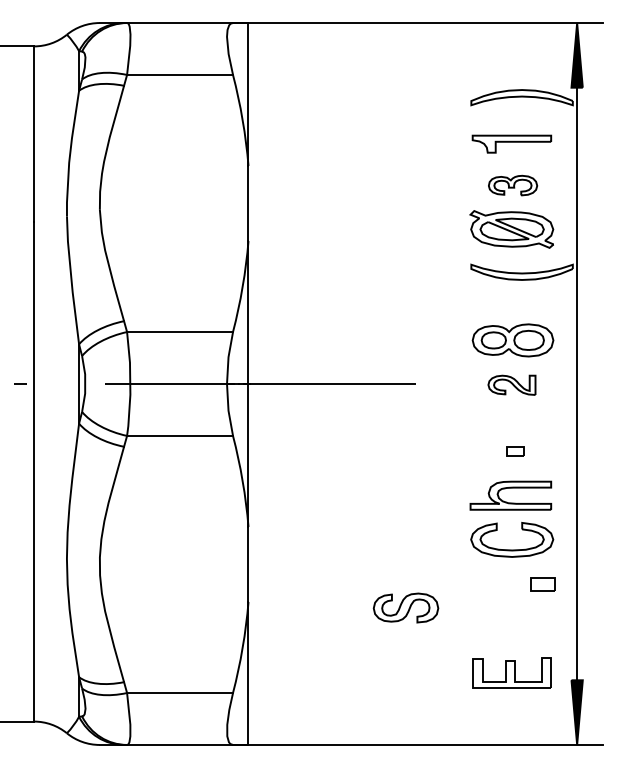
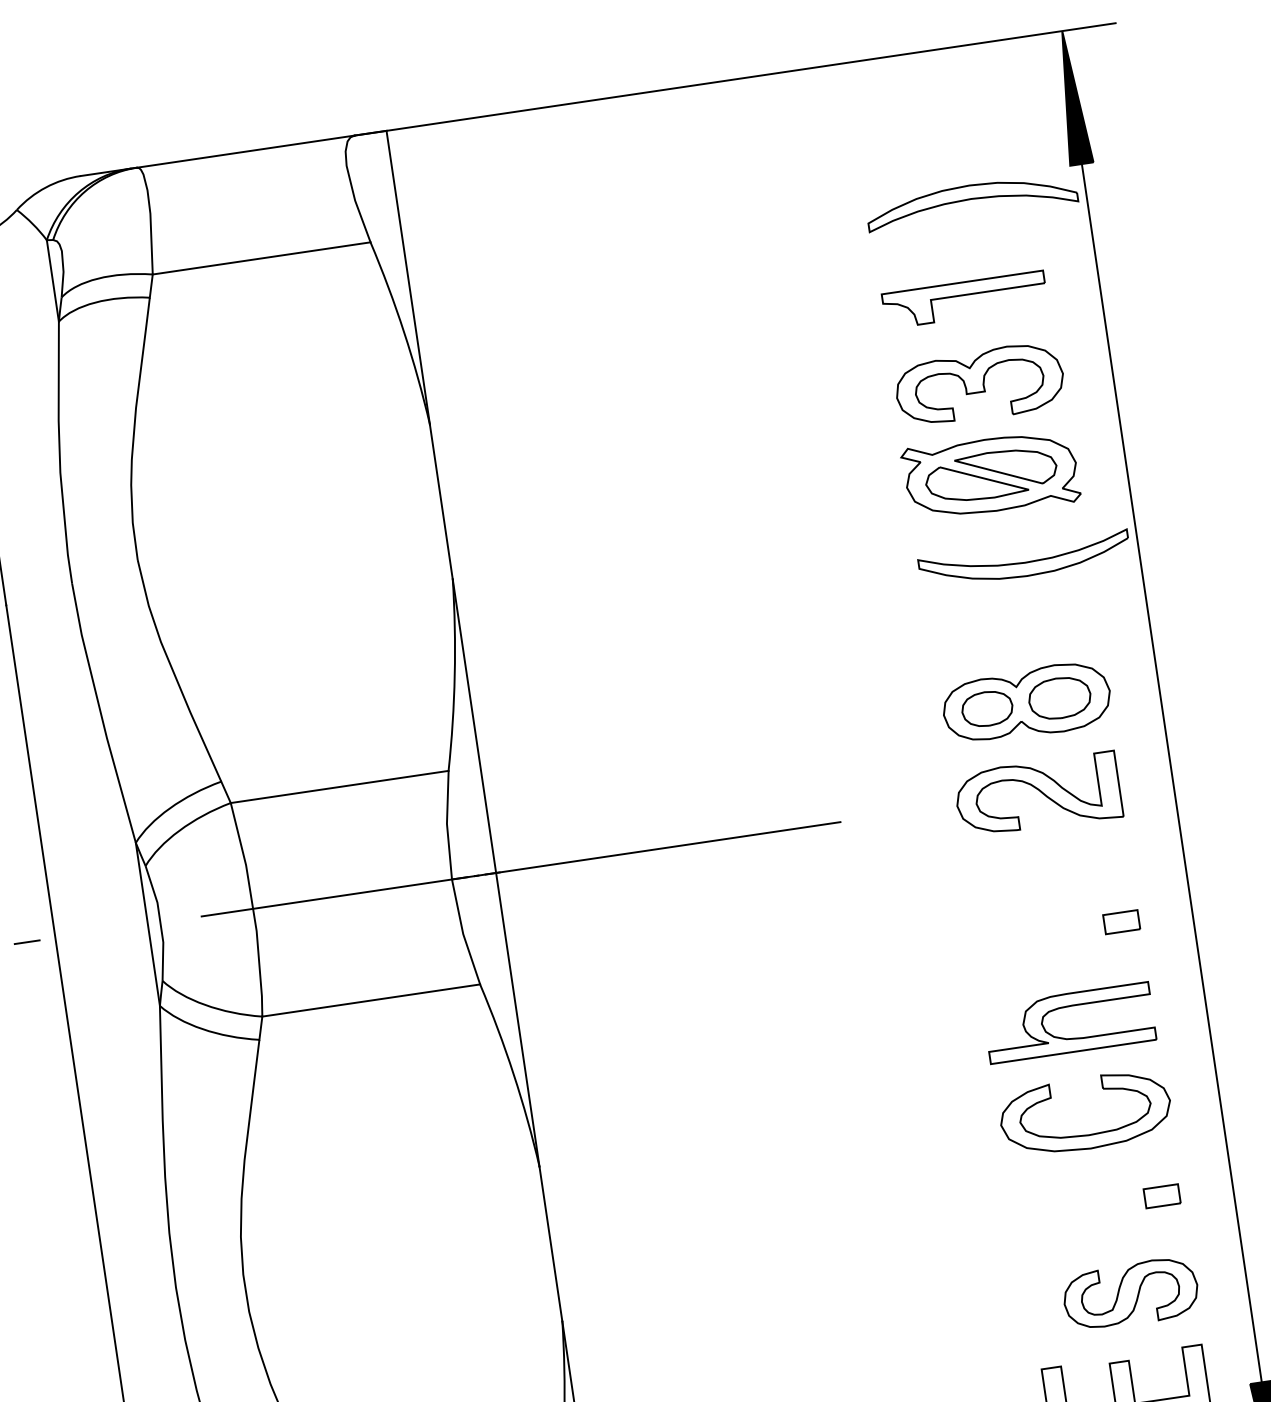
part: (512, 185) -> (978, 384), size x1.67
part: (511, 385) -> (1037, 796), size x1.67
part: (515, 451) -> (1121, 922), moved
part: (542, 584) -> (1161, 1195), size x0.71
part: (405, 607) -> (1129, 1293), moved

